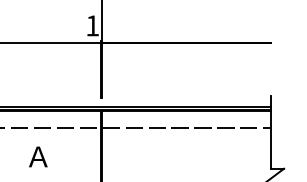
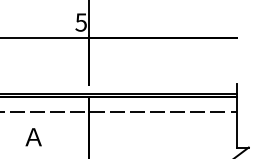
text: (91, 25) -> (80, 22), 1 -> 5

